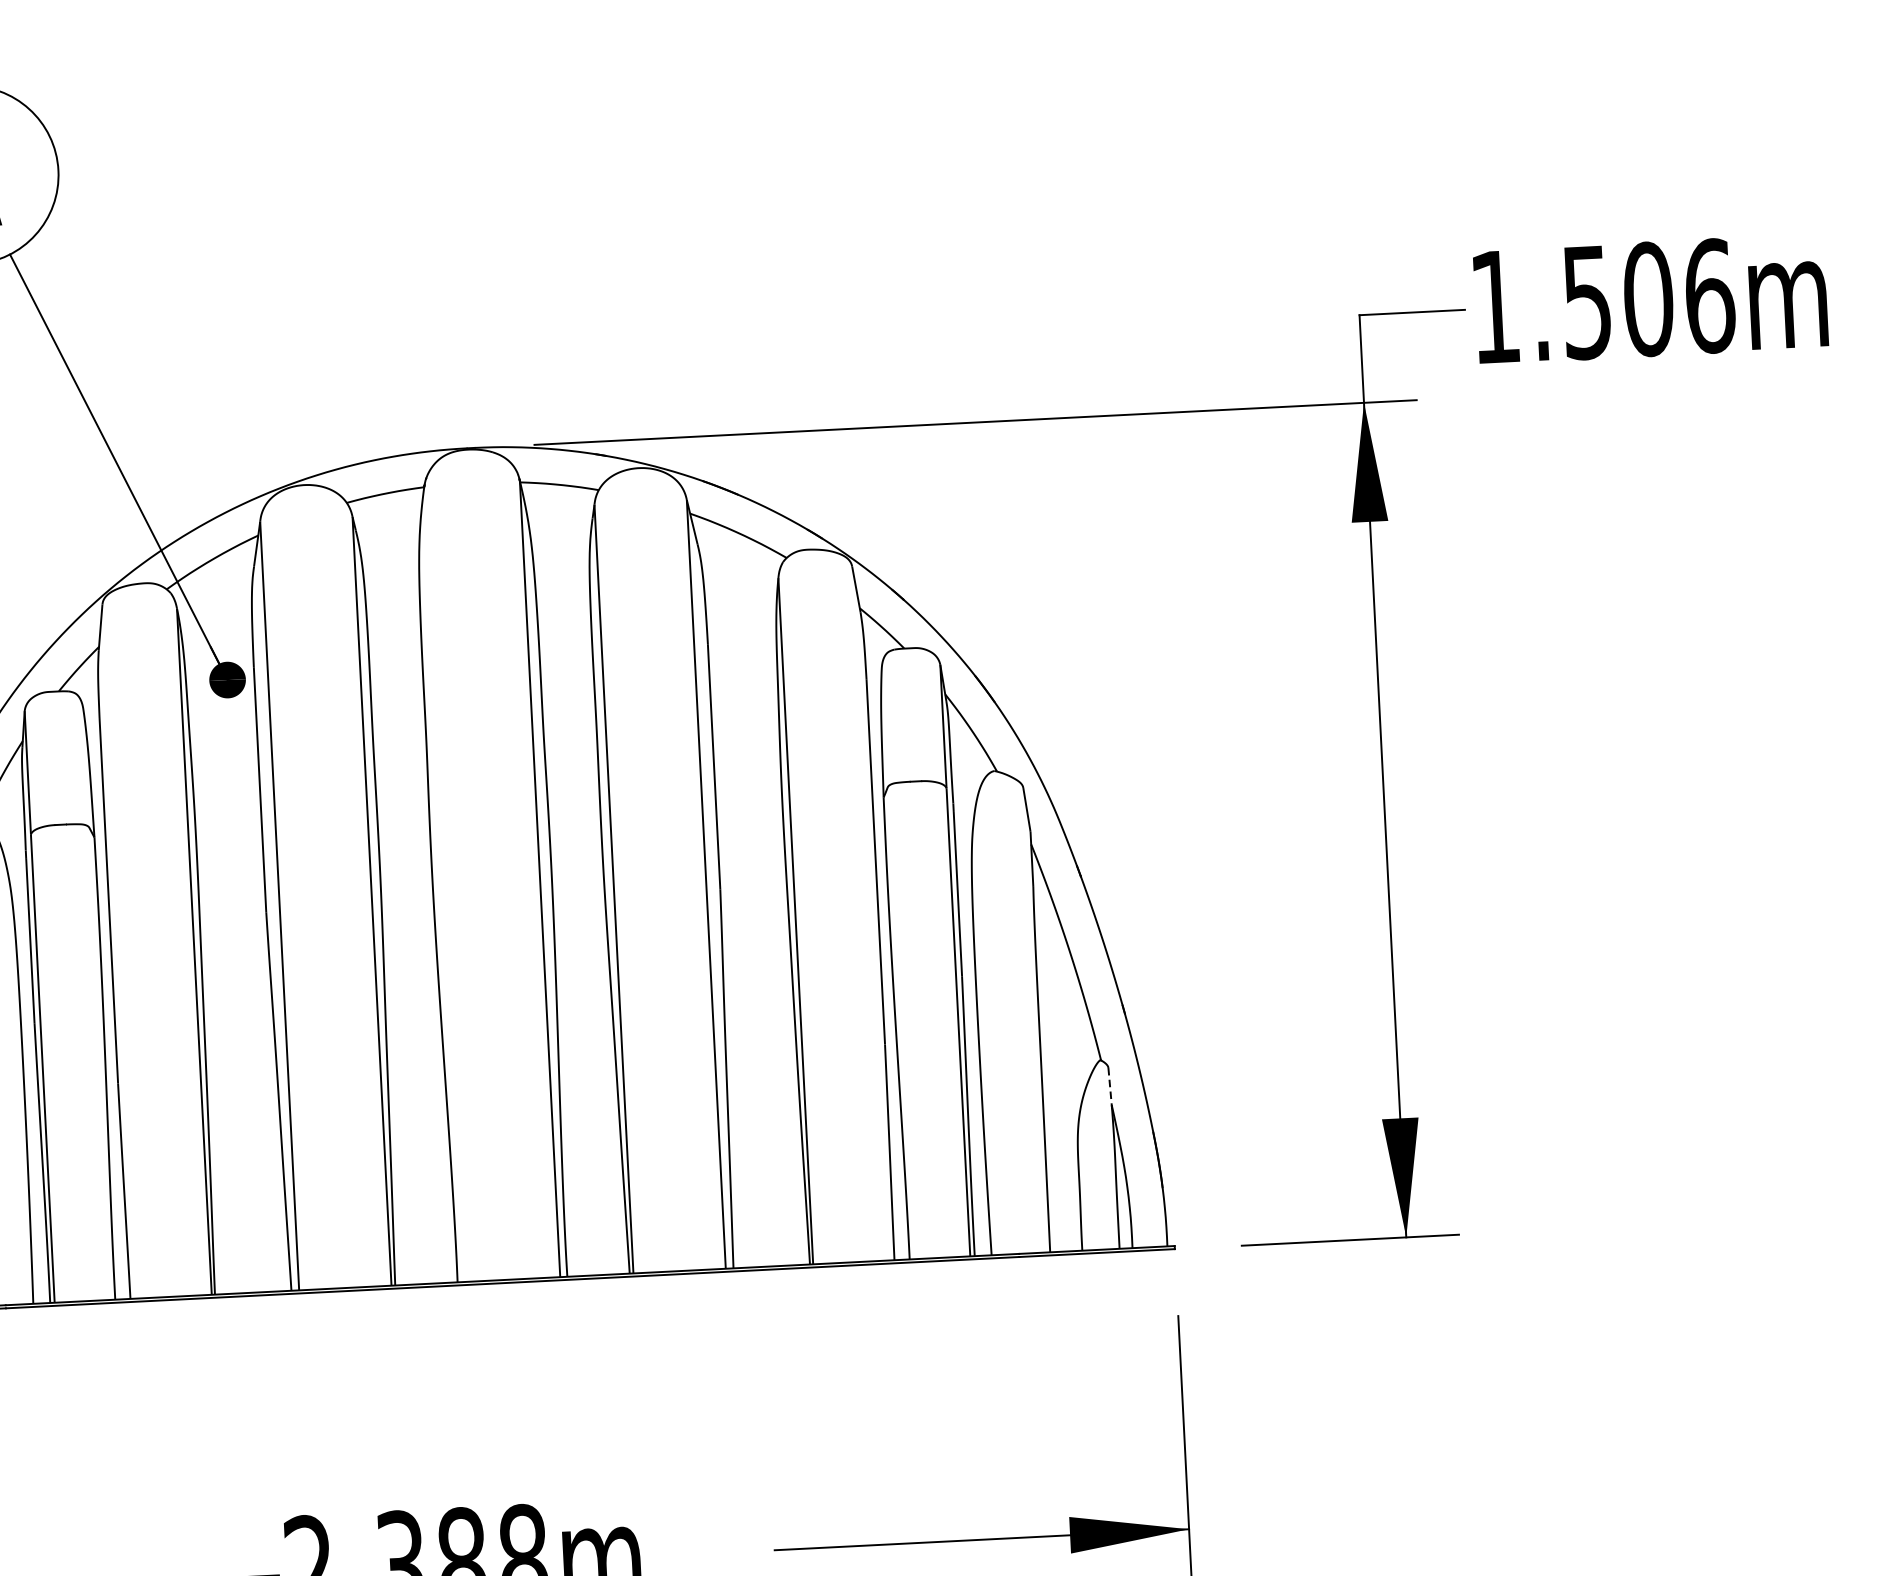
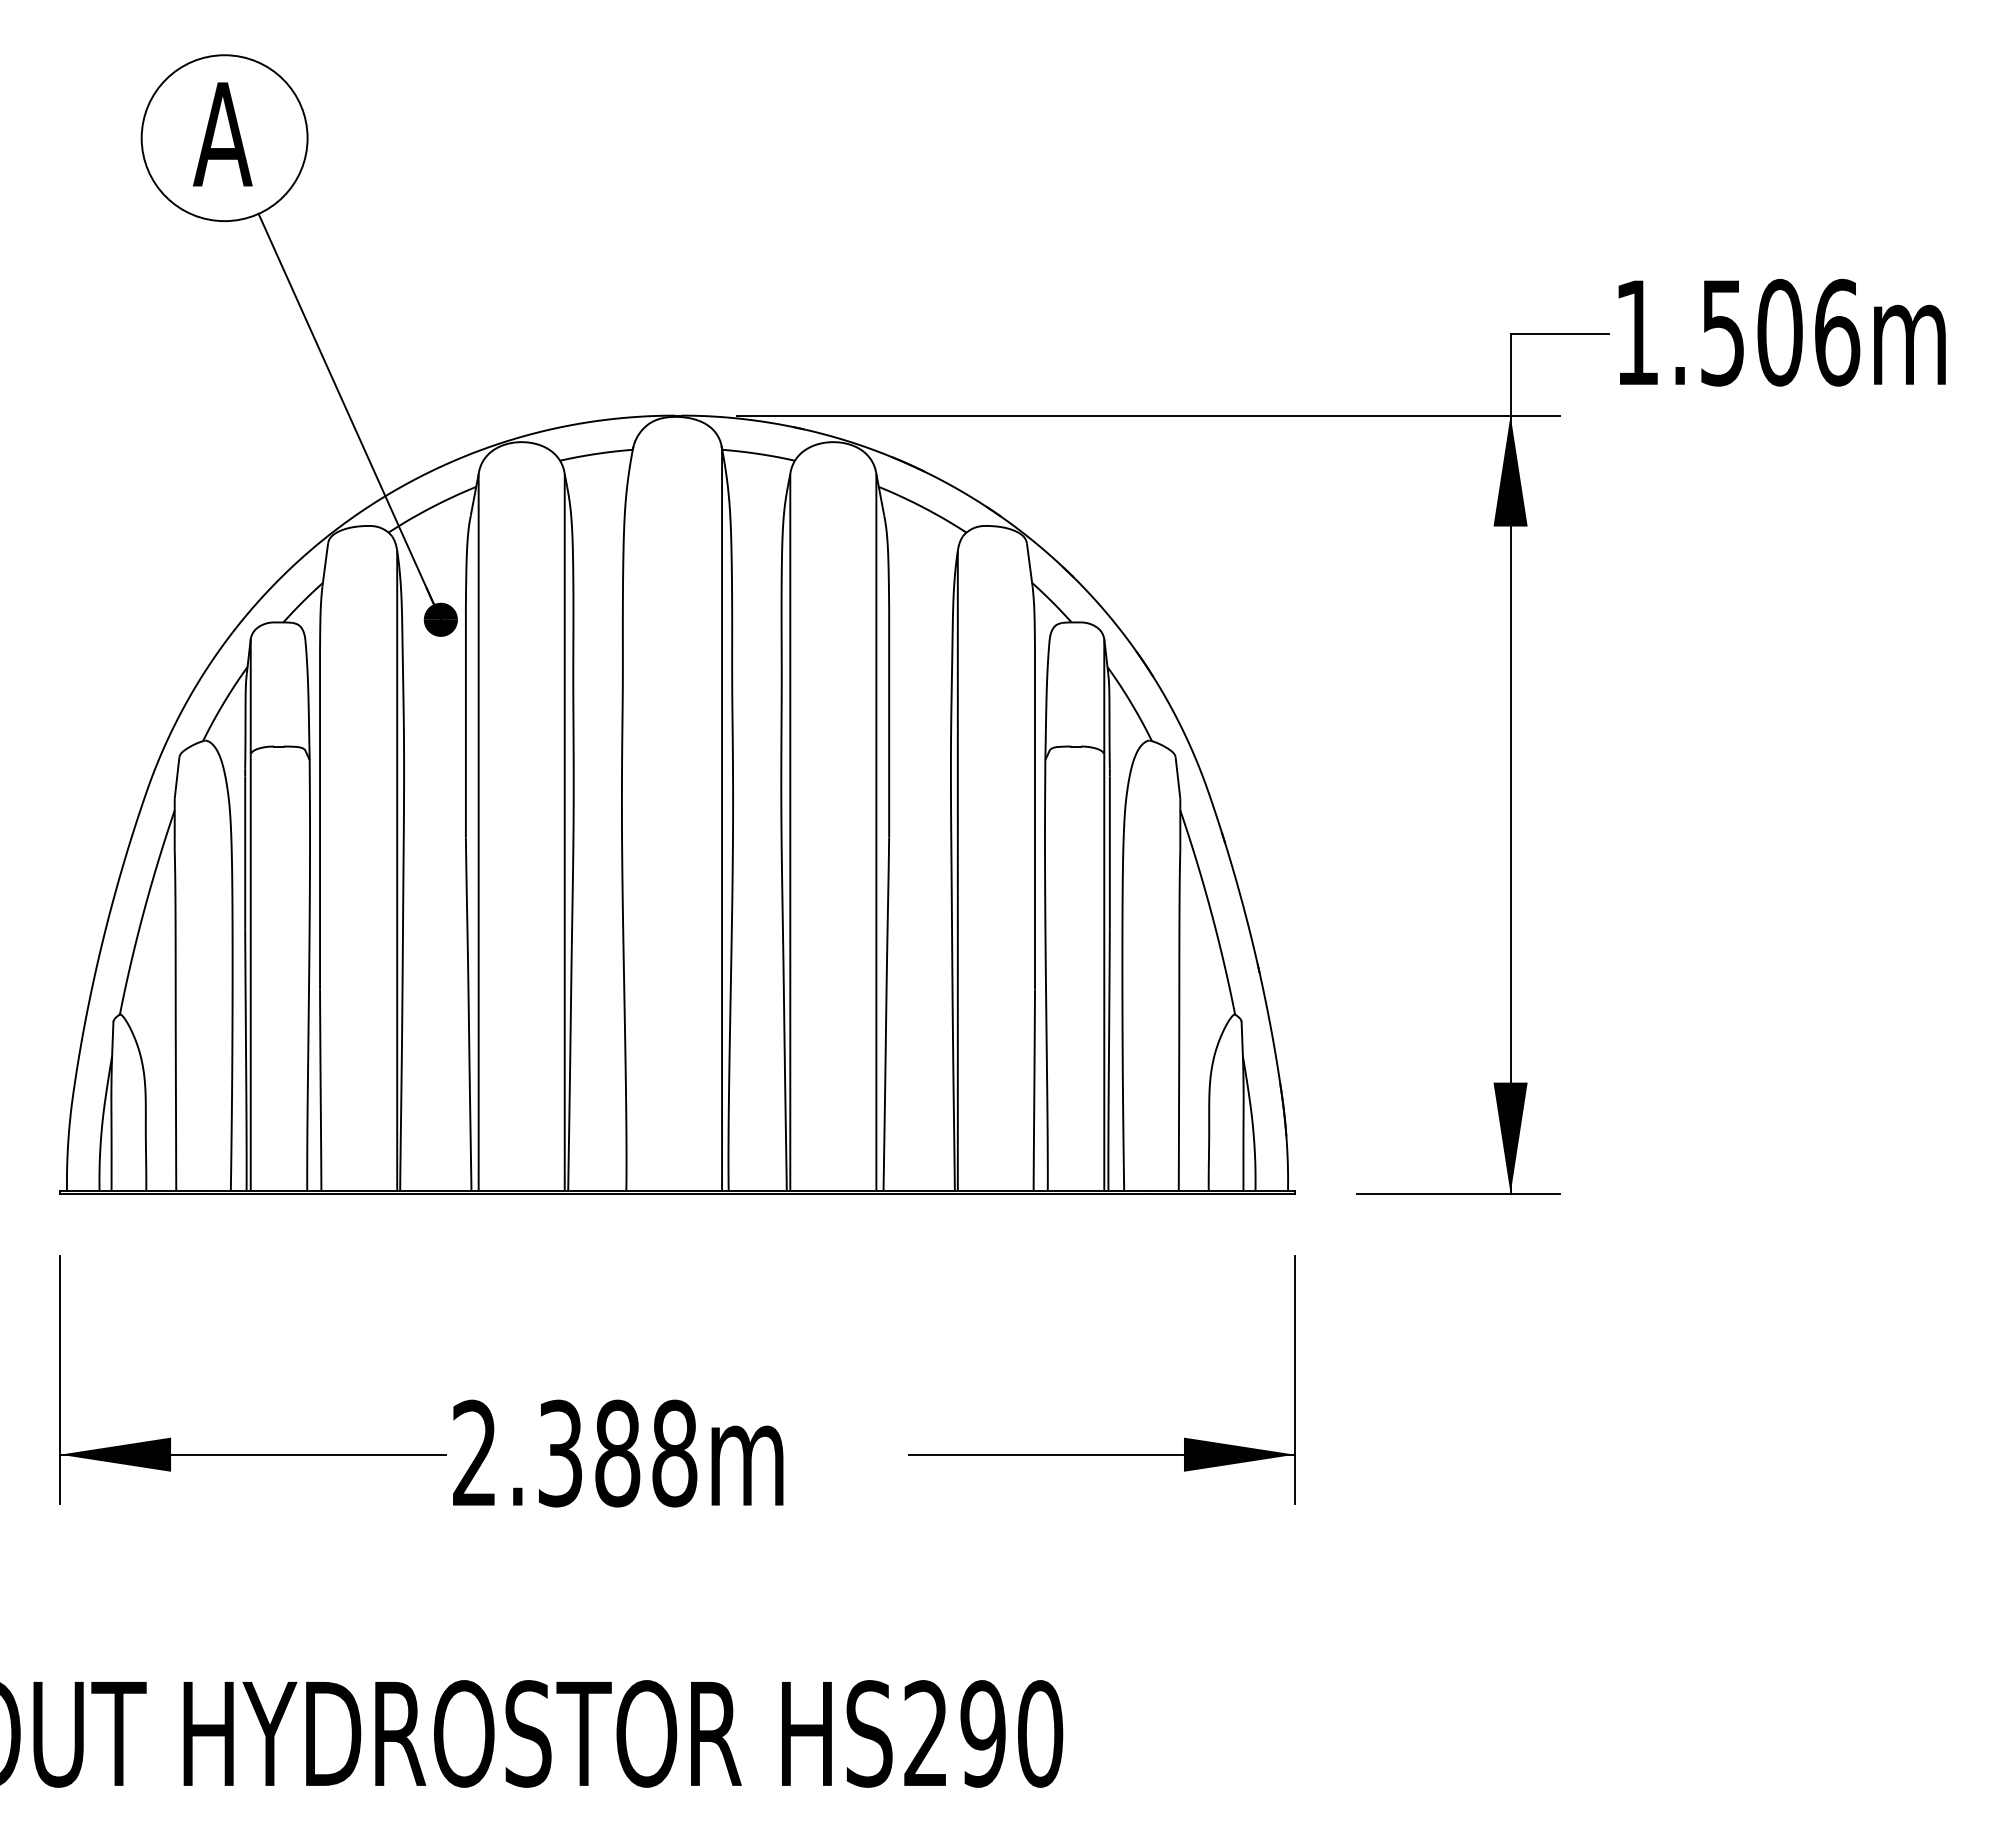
line: (1110, 1087) -> (1242, 1040), dashed -> solid

